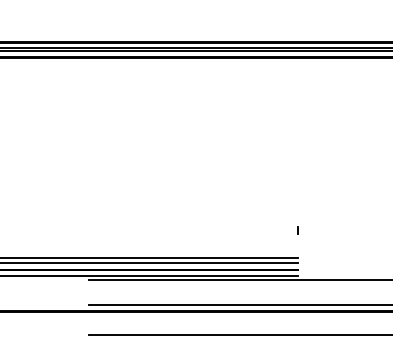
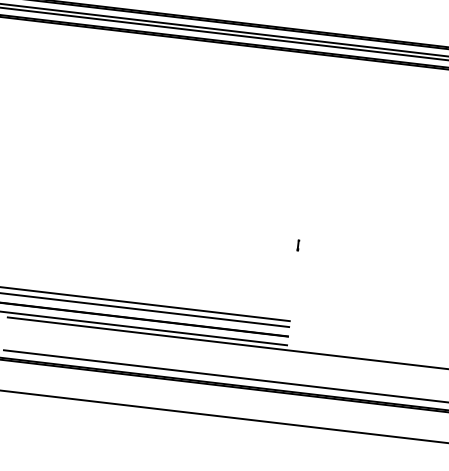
part: (297, 230) -> (297, 245), moved

